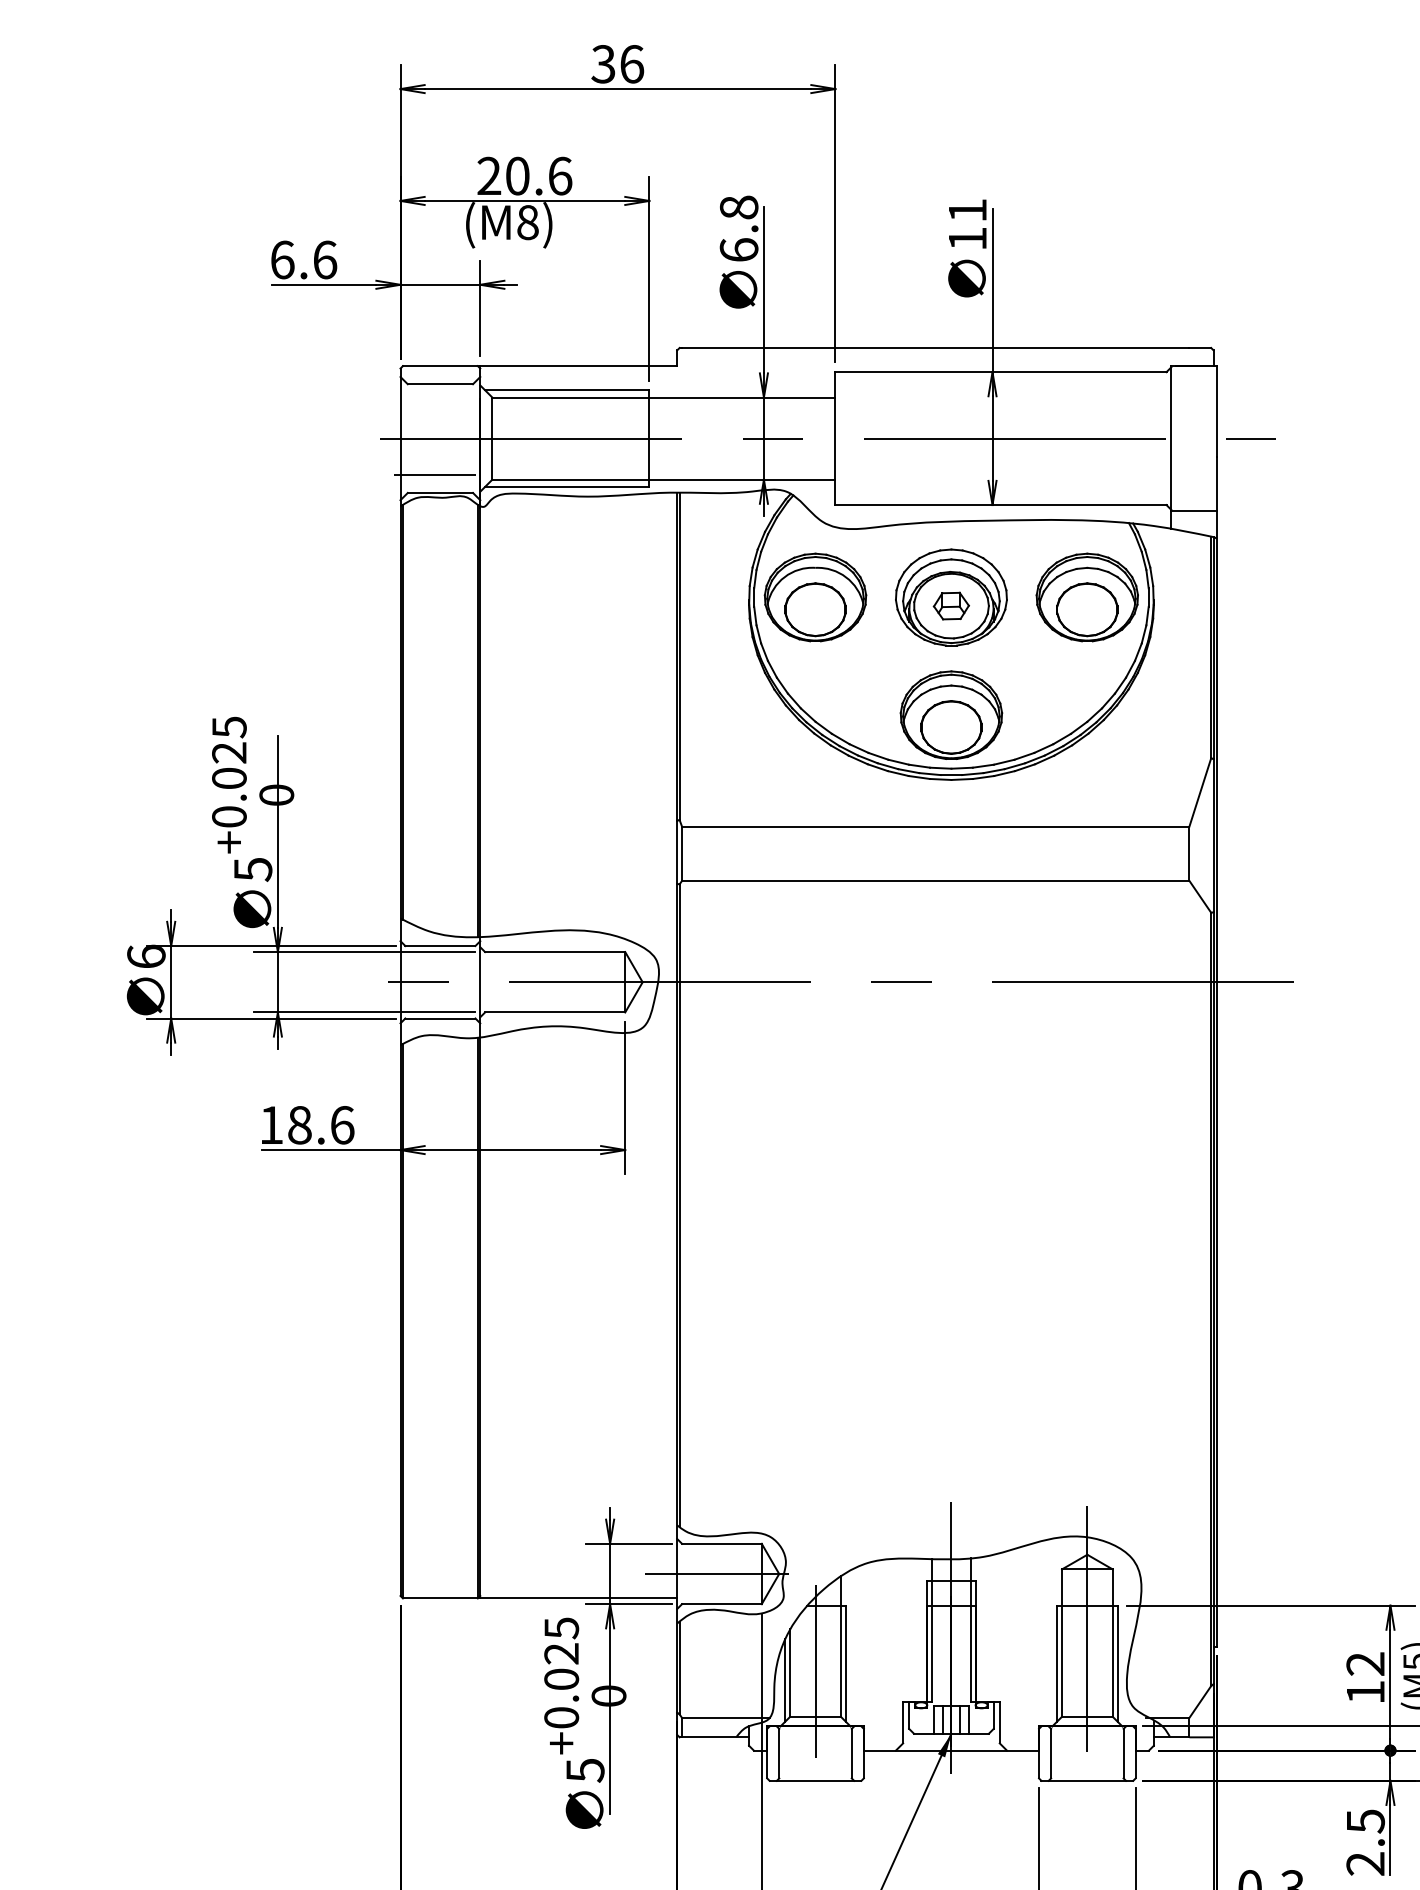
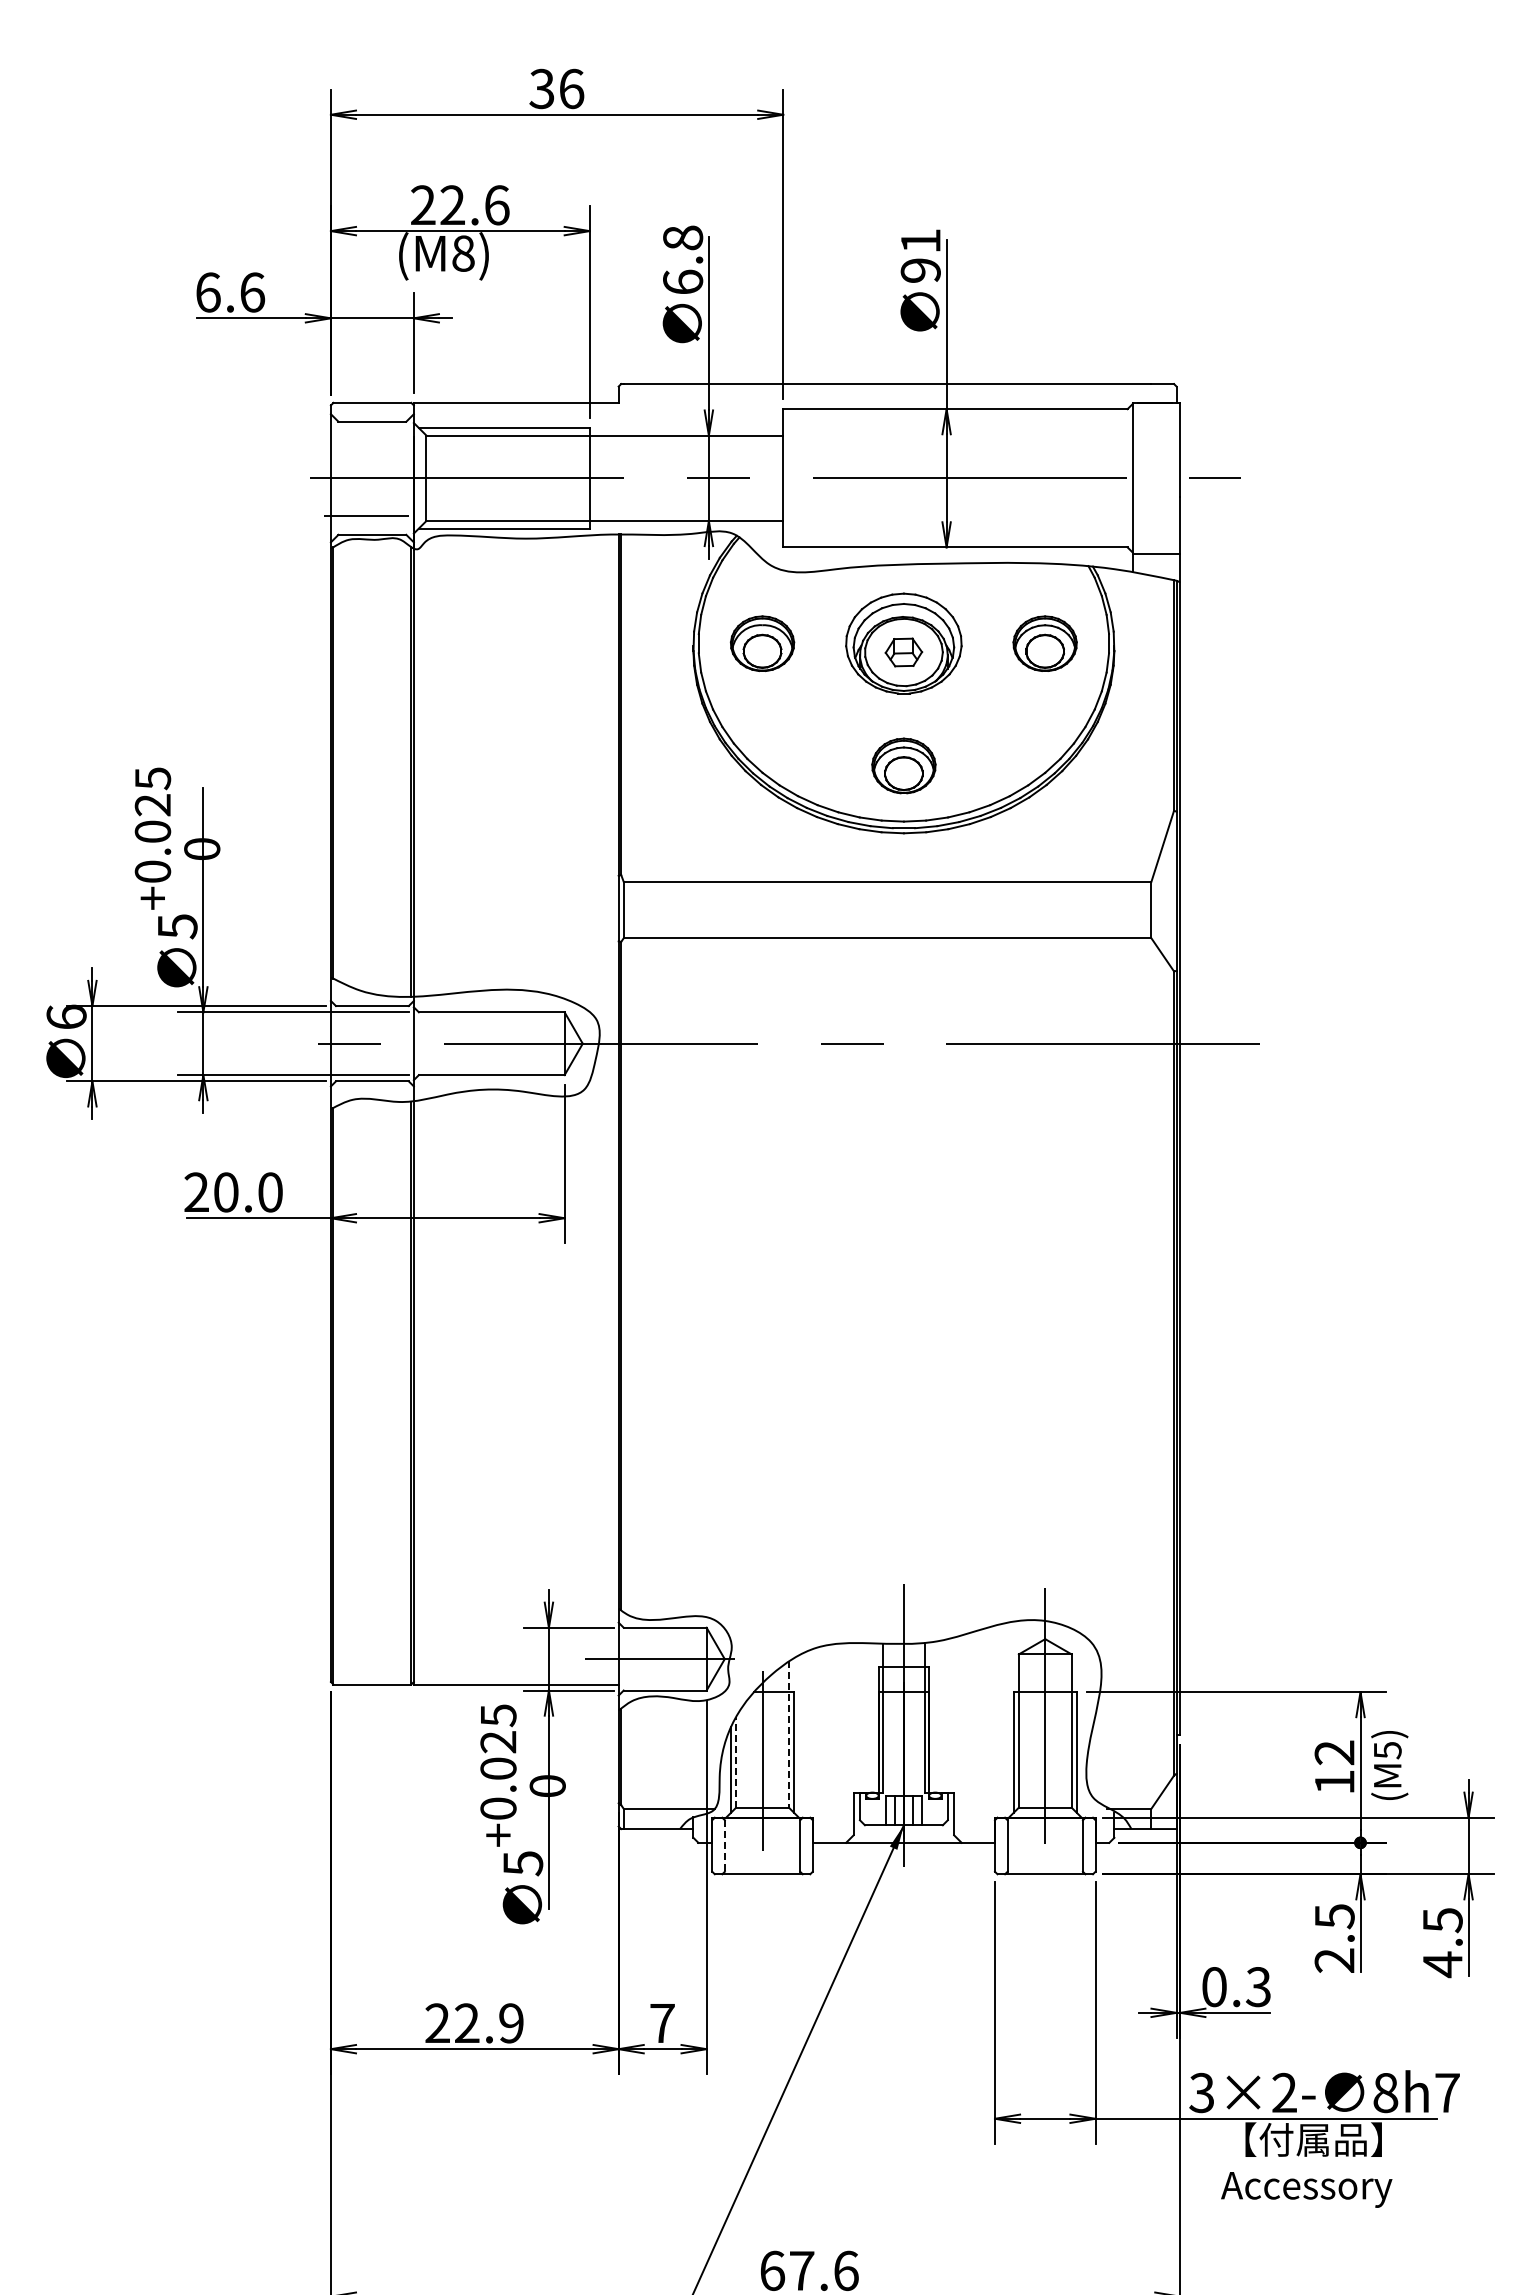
text: (517, 176) -> (452, 205), 20.6 -> 22.6
text: (967, 238) -> (920, 270), 11 -> 91
part: (815, 597) -> (762, 643), size x0.6
part: (1086, 597) -> (1044, 643), size x0.6
part: (951, 714) -> (903, 765), size x0.6
text: (306, 1125) -> (233, 1192), 18.6 -> 20.0
line: (840, 1647) -> (788, 1735), solid -> dashed
line: (790, 1672) -> (736, 1761), solid -> dashed
line: (778, 1754) -> (724, 1846), solid -> dashed

